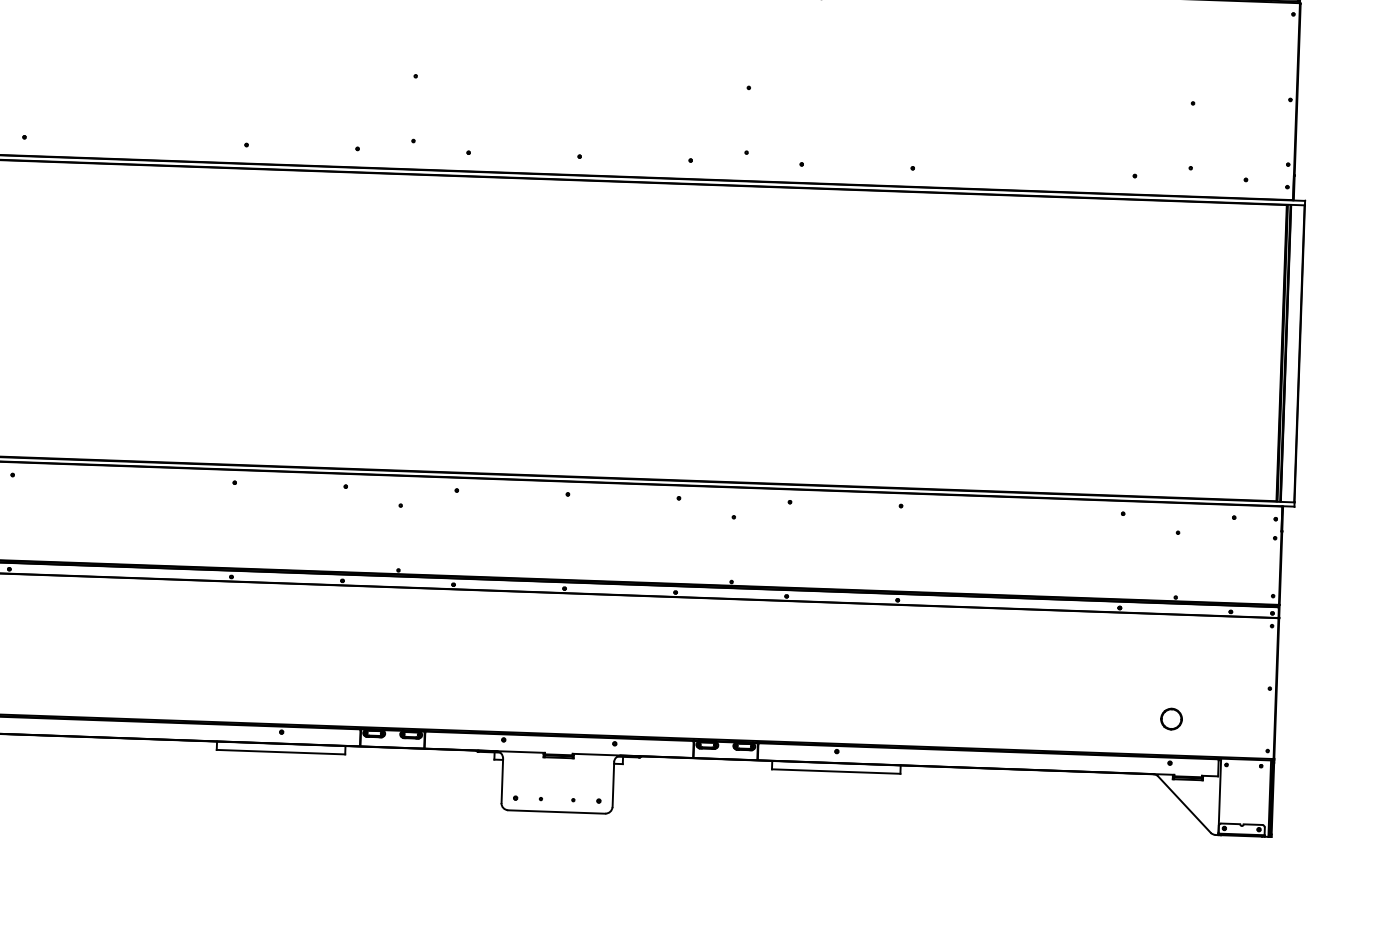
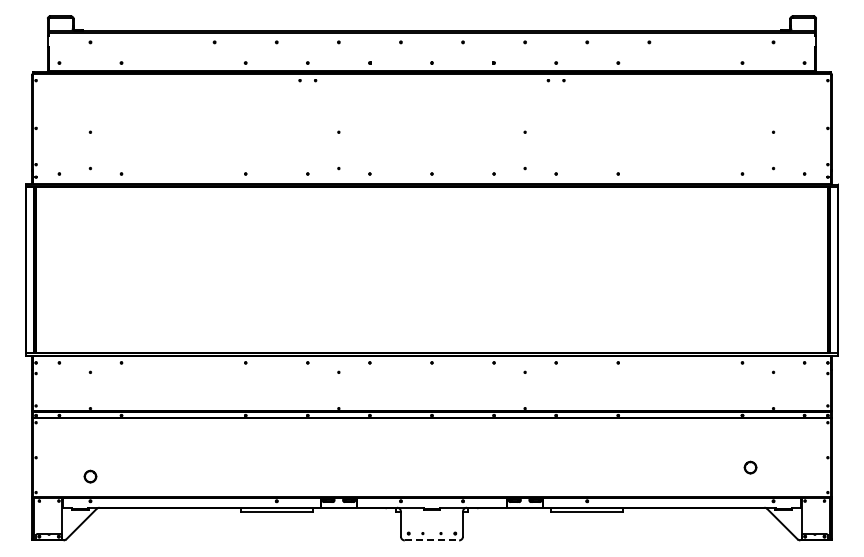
part: (1171, 718) -> (750, 467), moved
line: (557, 812) -> (432, 540), solid -> dashed

